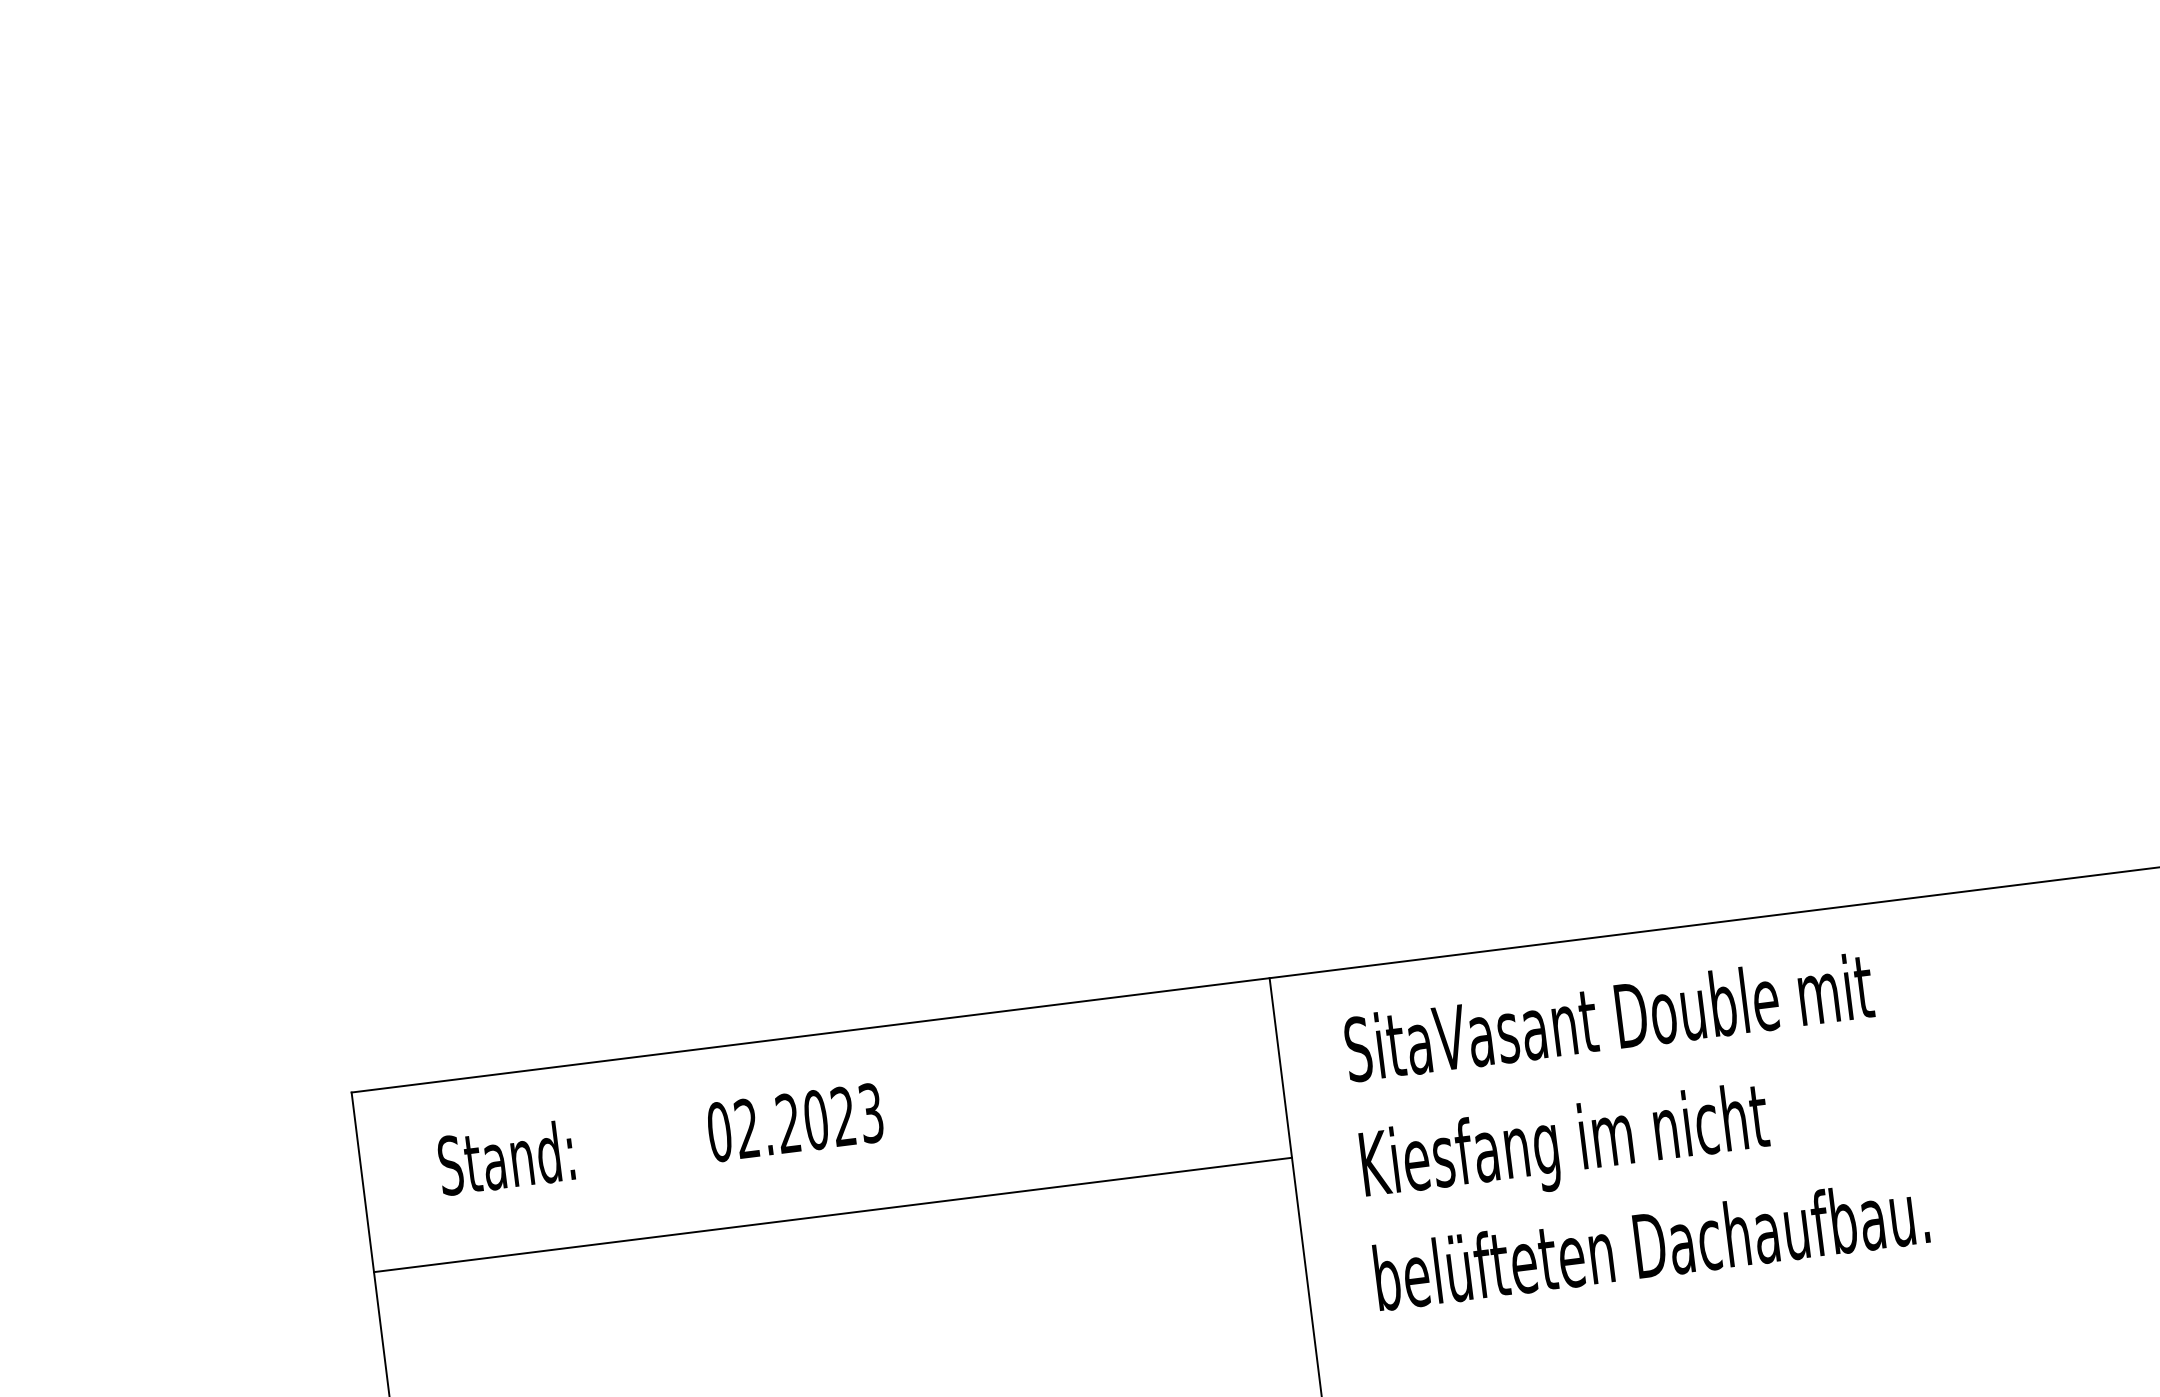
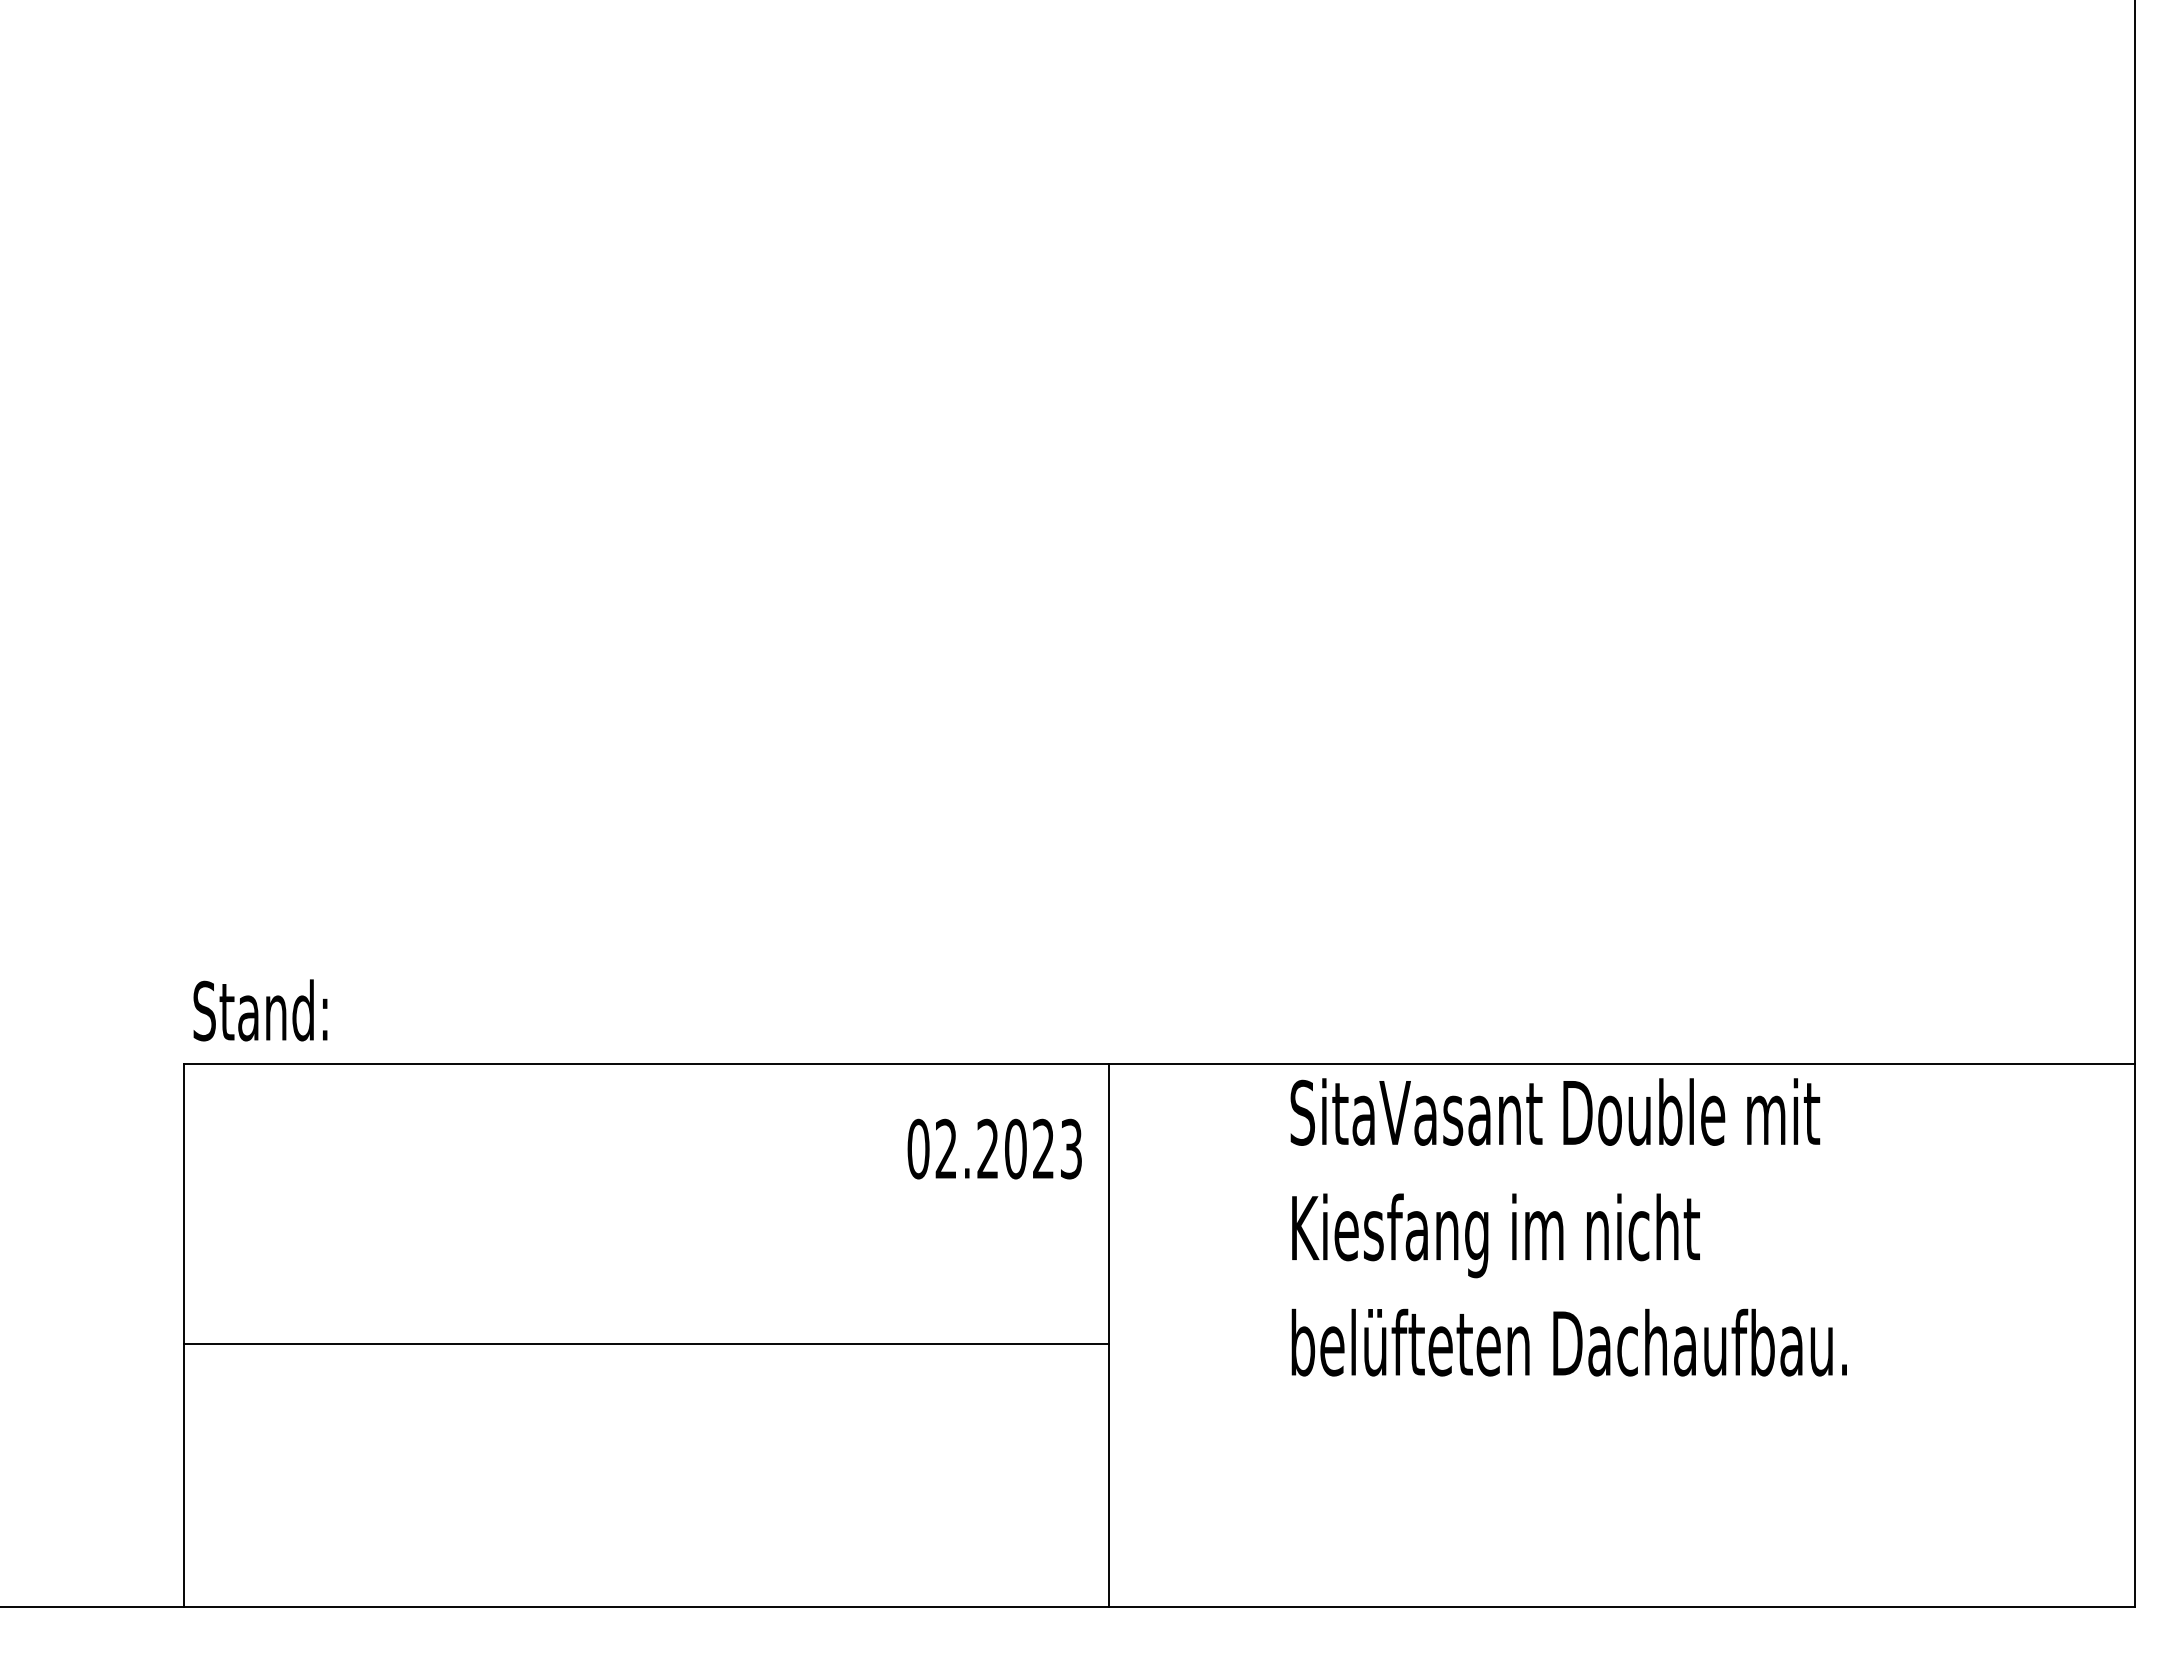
text: (794, 1122) -> (994, 1148), moved
text: (1636, 1130) -> (1568, 1227), moved
text: (506, 1158) -> (260, 1010), moved
line: (832, 1215) -> (646, 1344), moved

